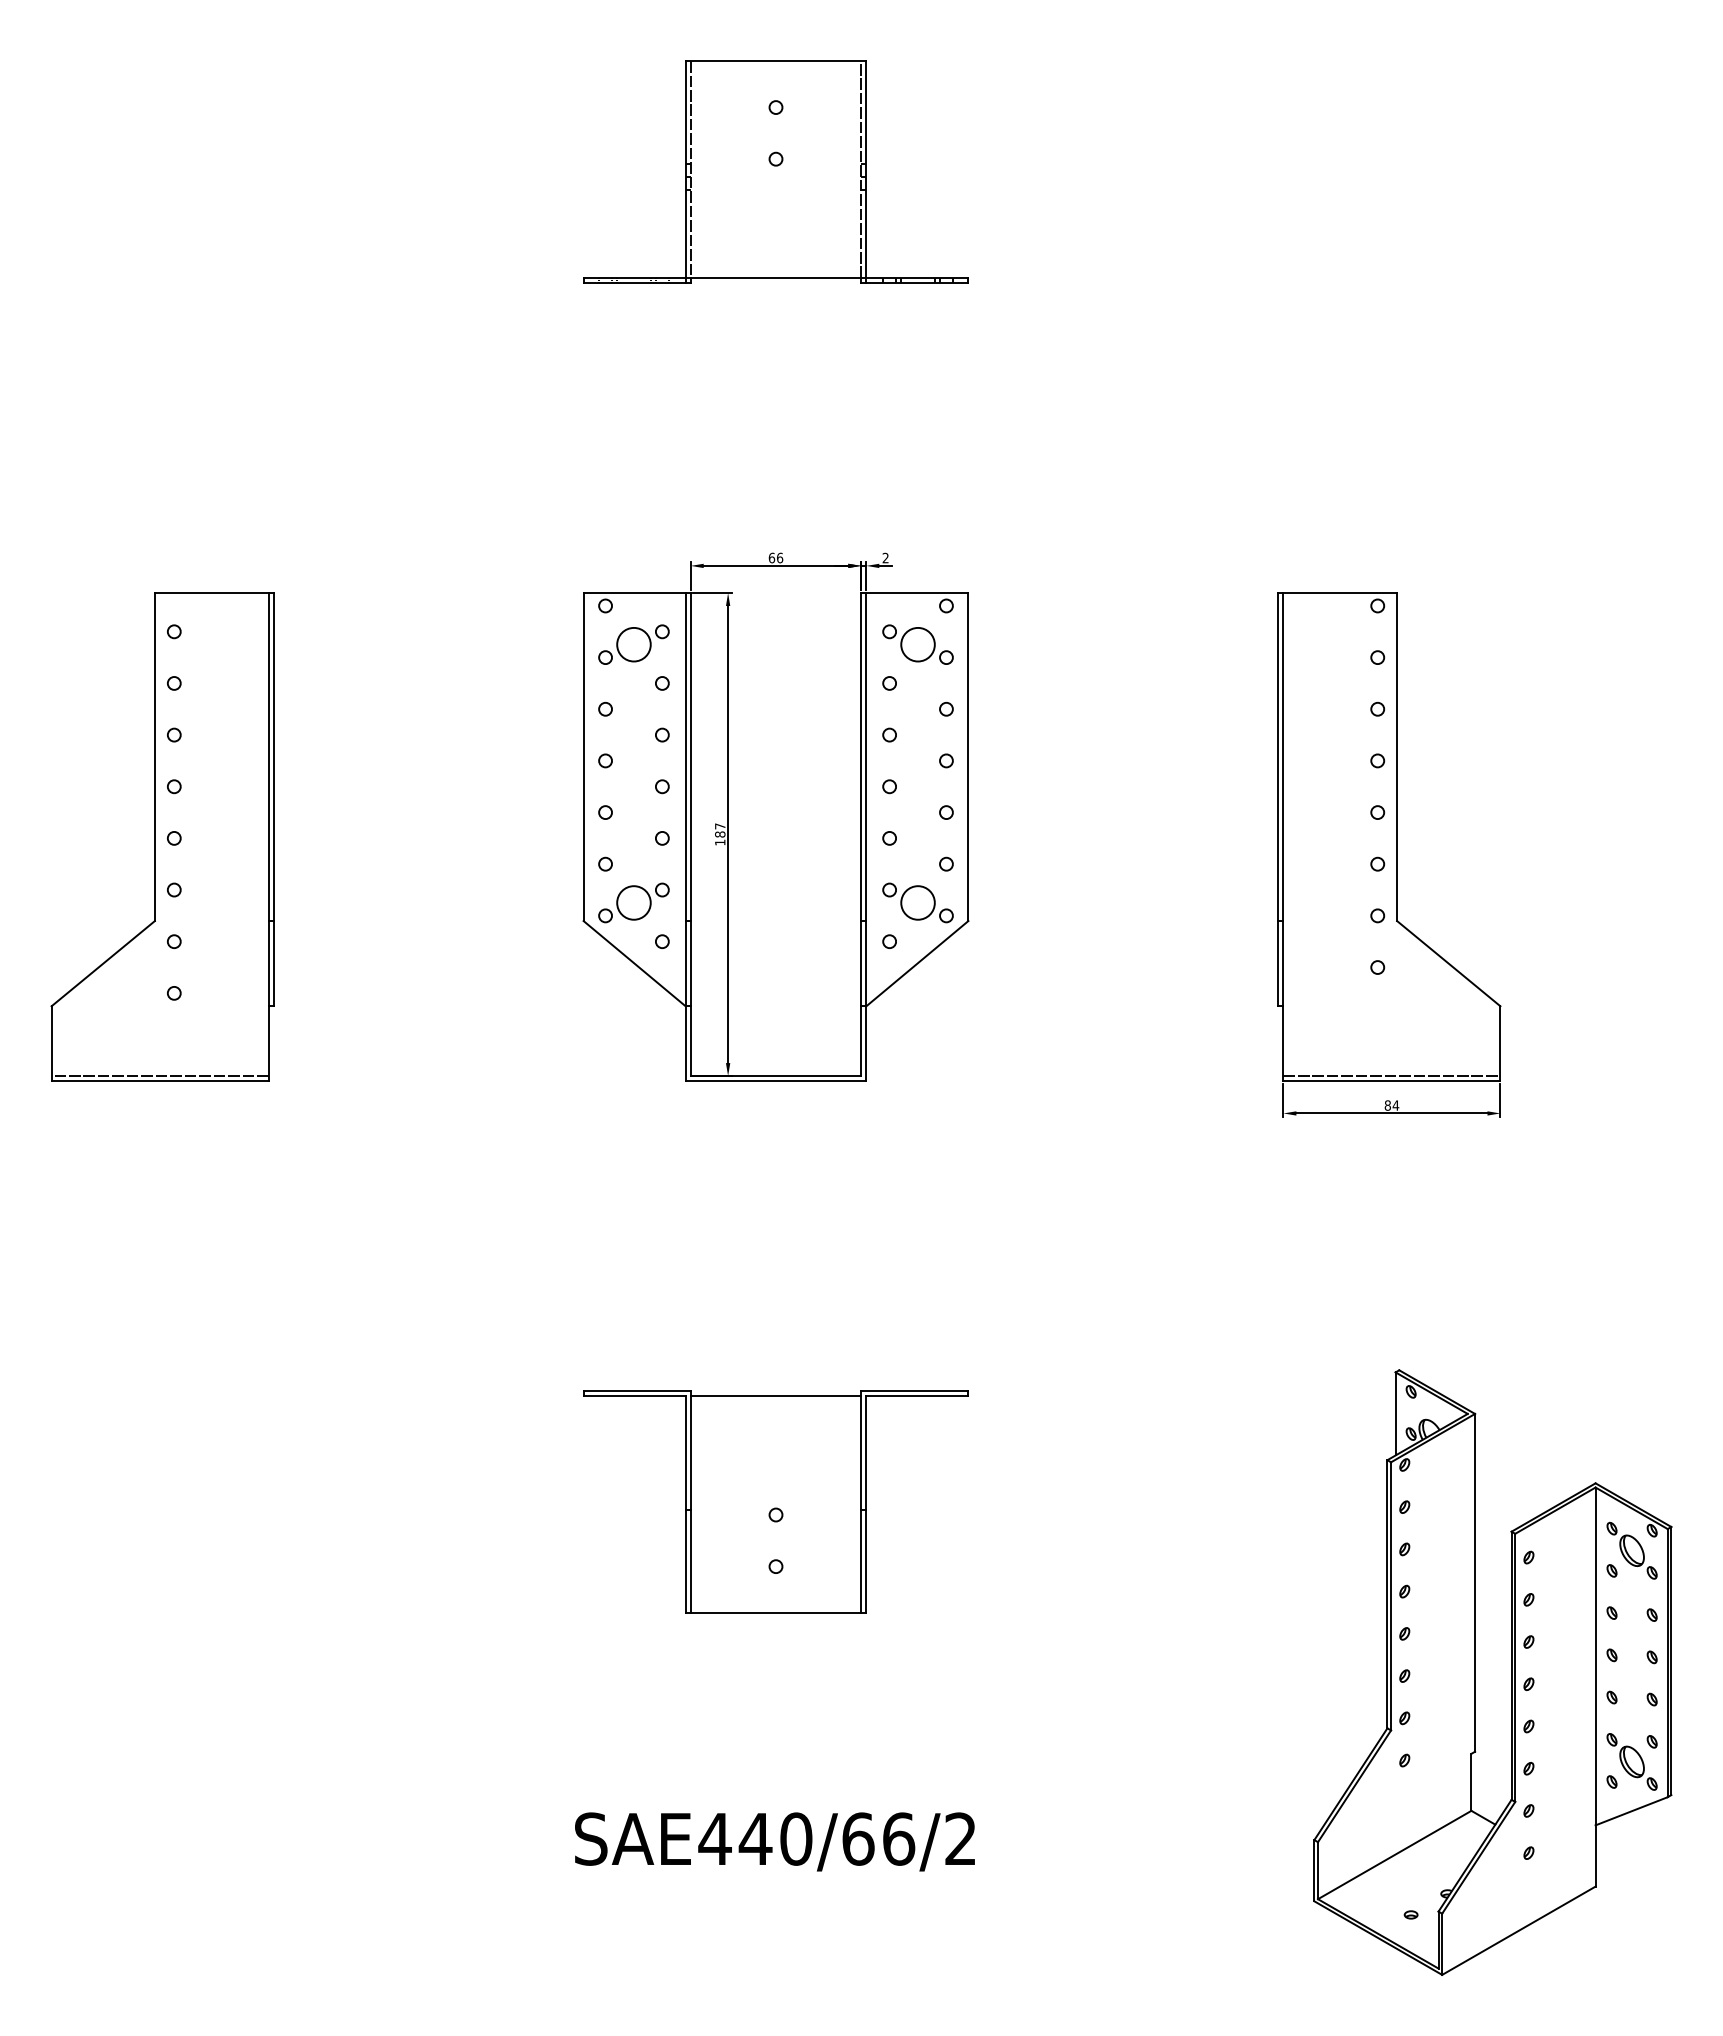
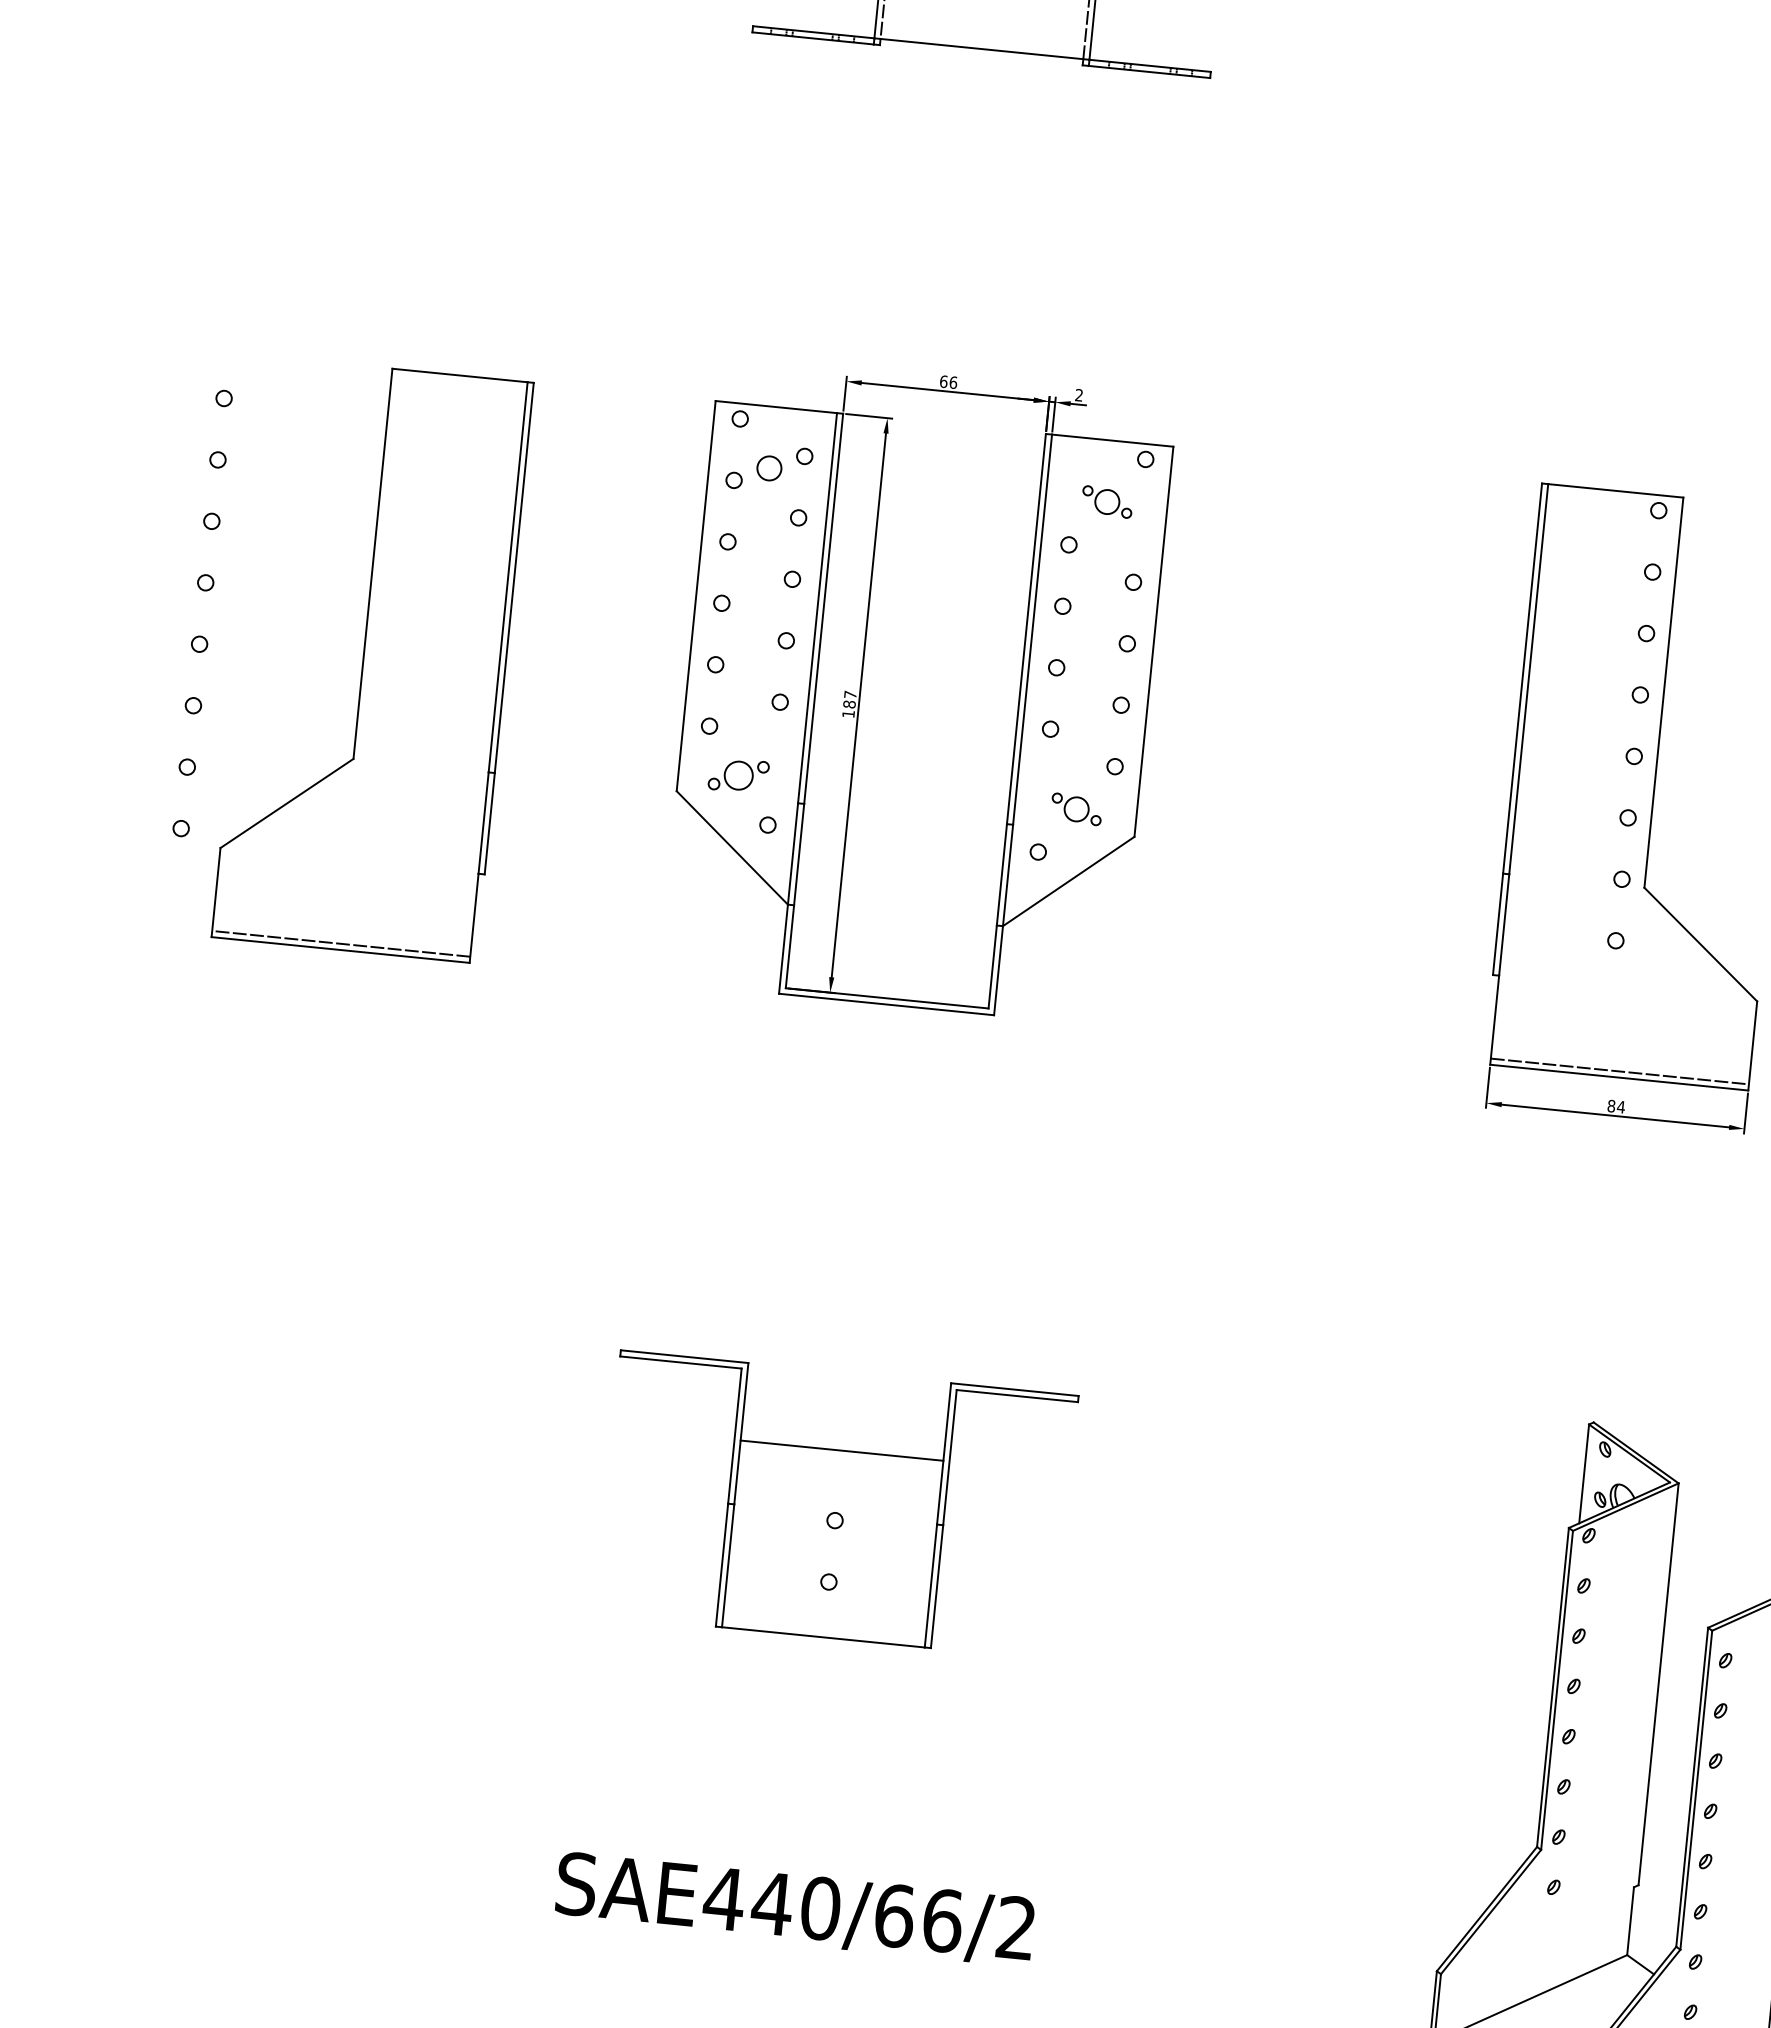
circle: (633, 644) -> (768, 468), size x0.6
part: (917, 644) -> (1106, 501), size x0.6
part: (162, 836) -> (372, 659), moved
part: (633, 902) -> (738, 775), size x0.7
part: (917, 902) -> (1076, 808), size x0.6
line: (775, 1396) -> (841, 1450), moved

